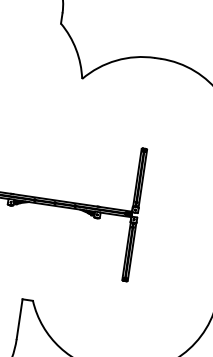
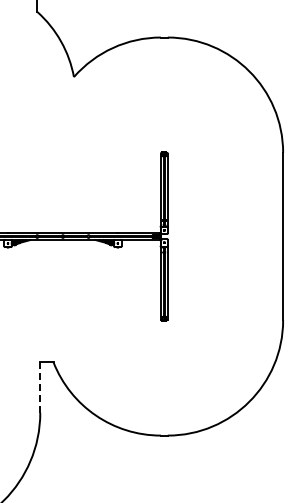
line: (19, 319) -> (40, 388), solid -> dashed

